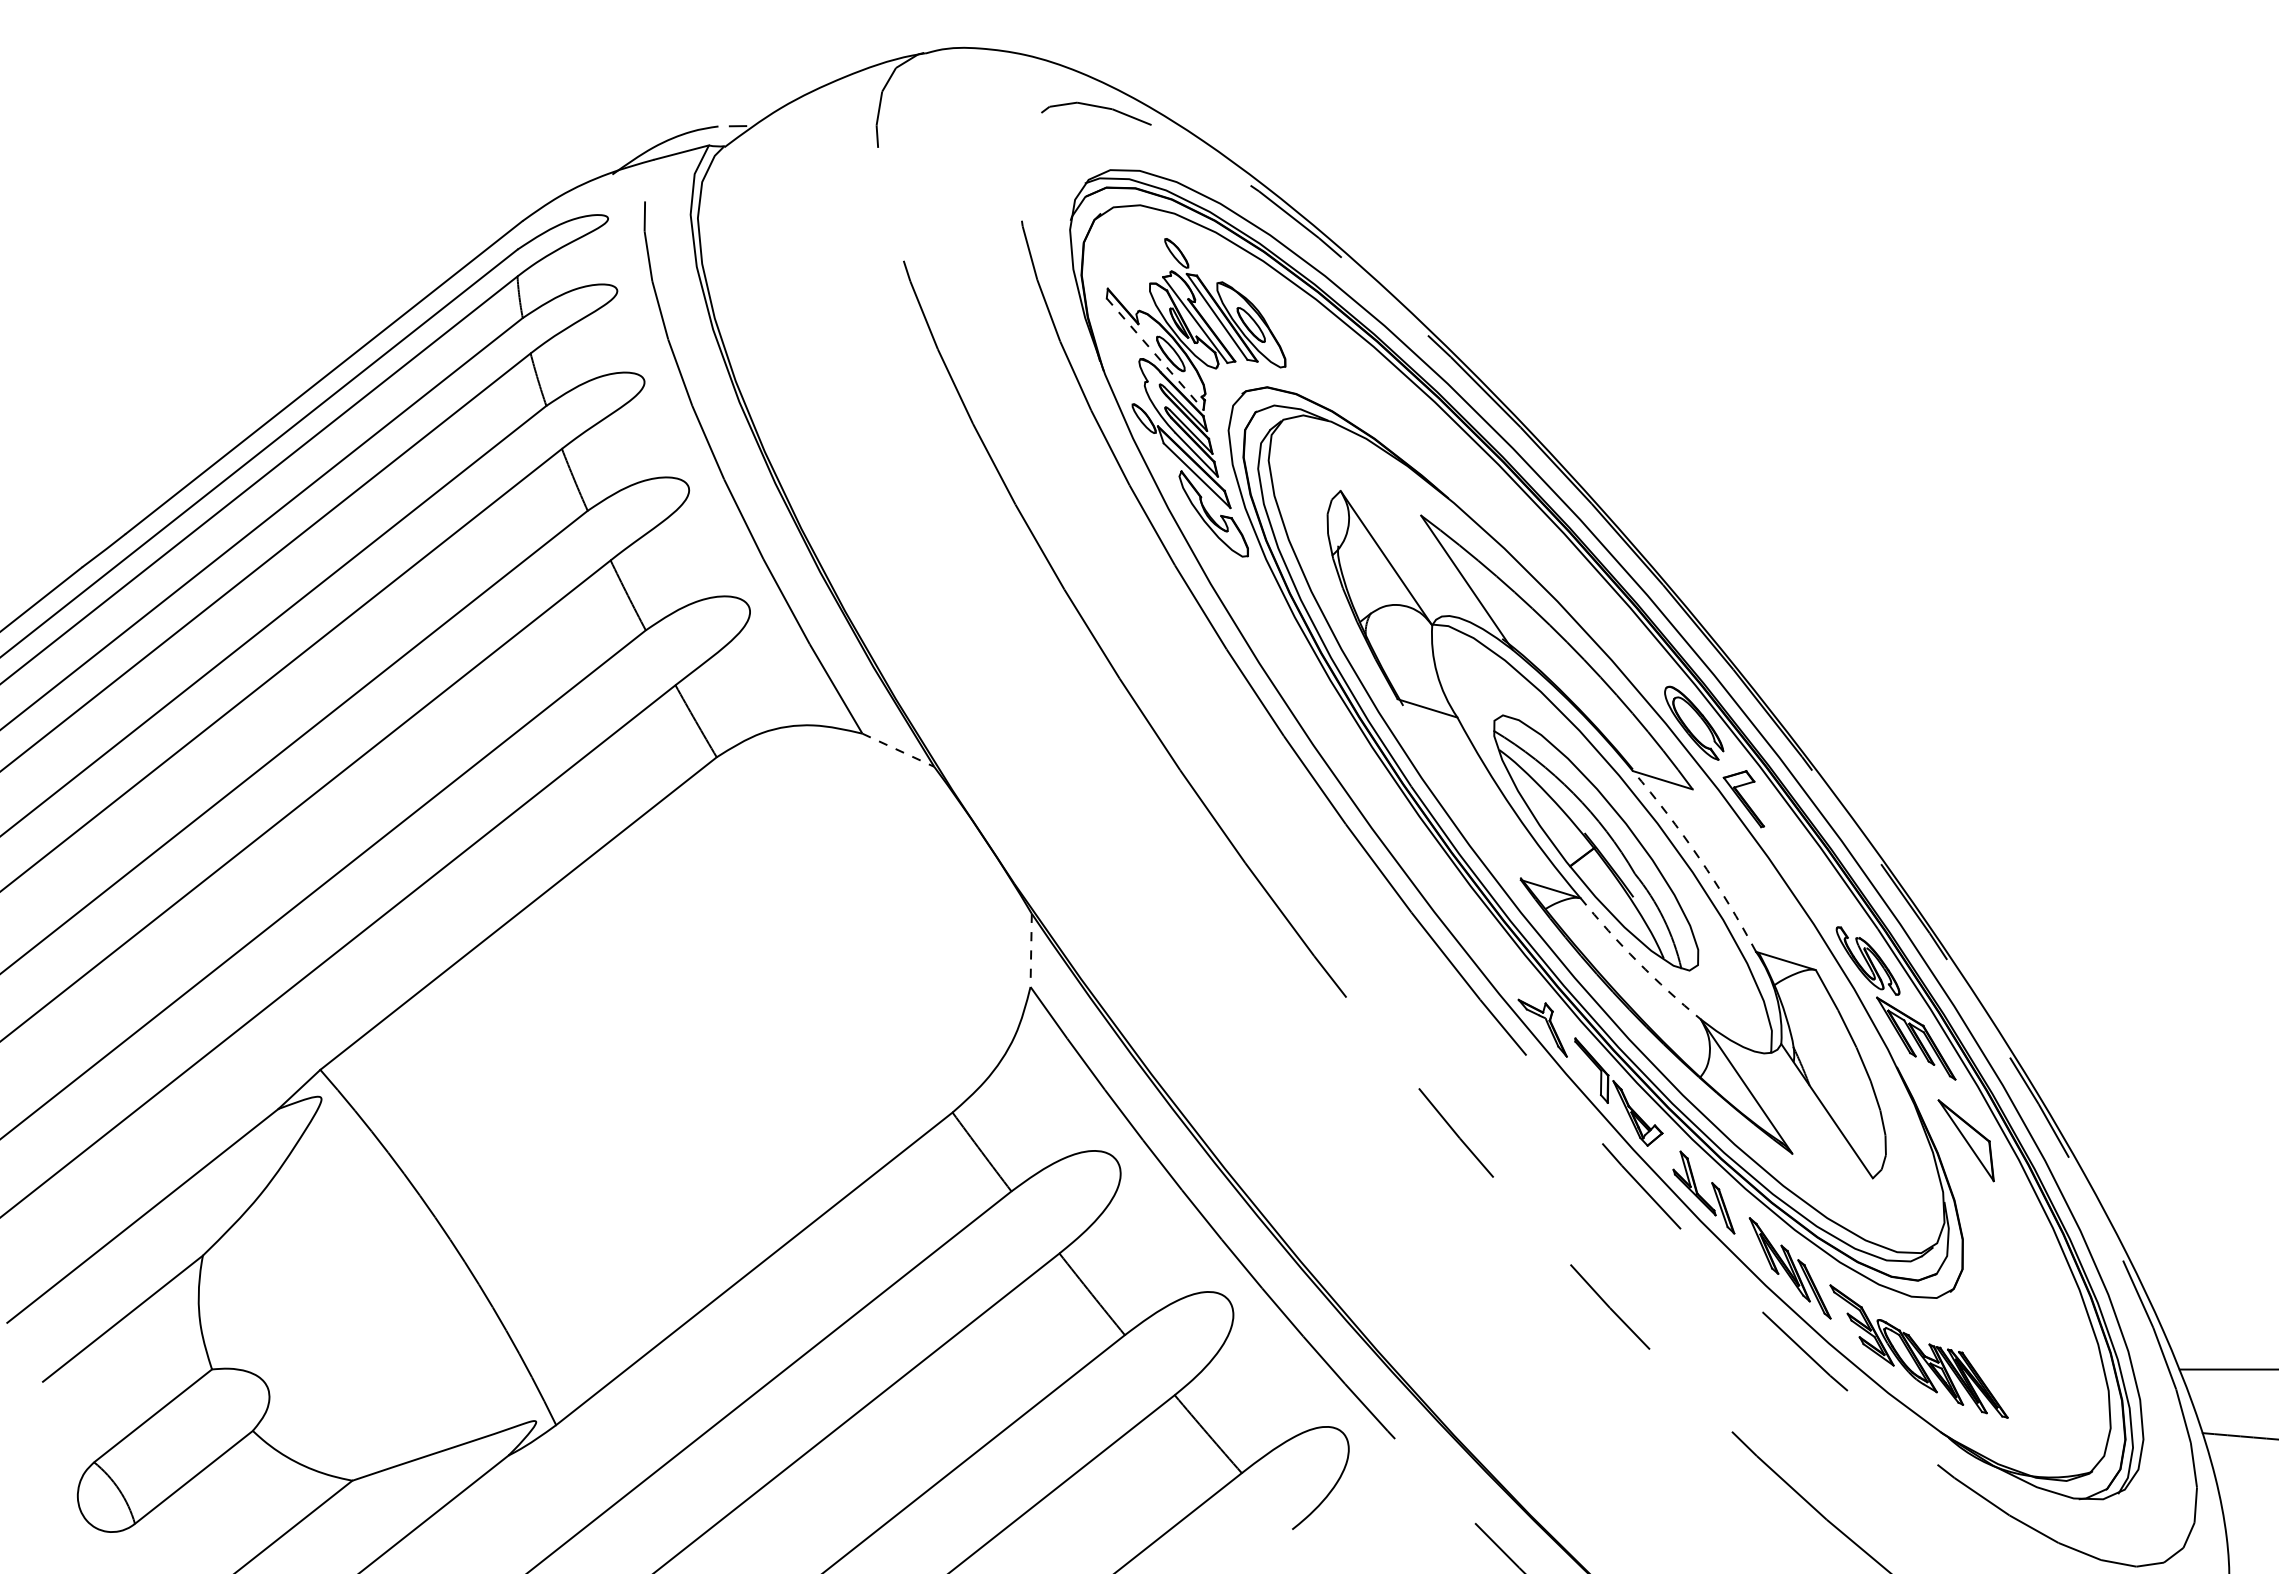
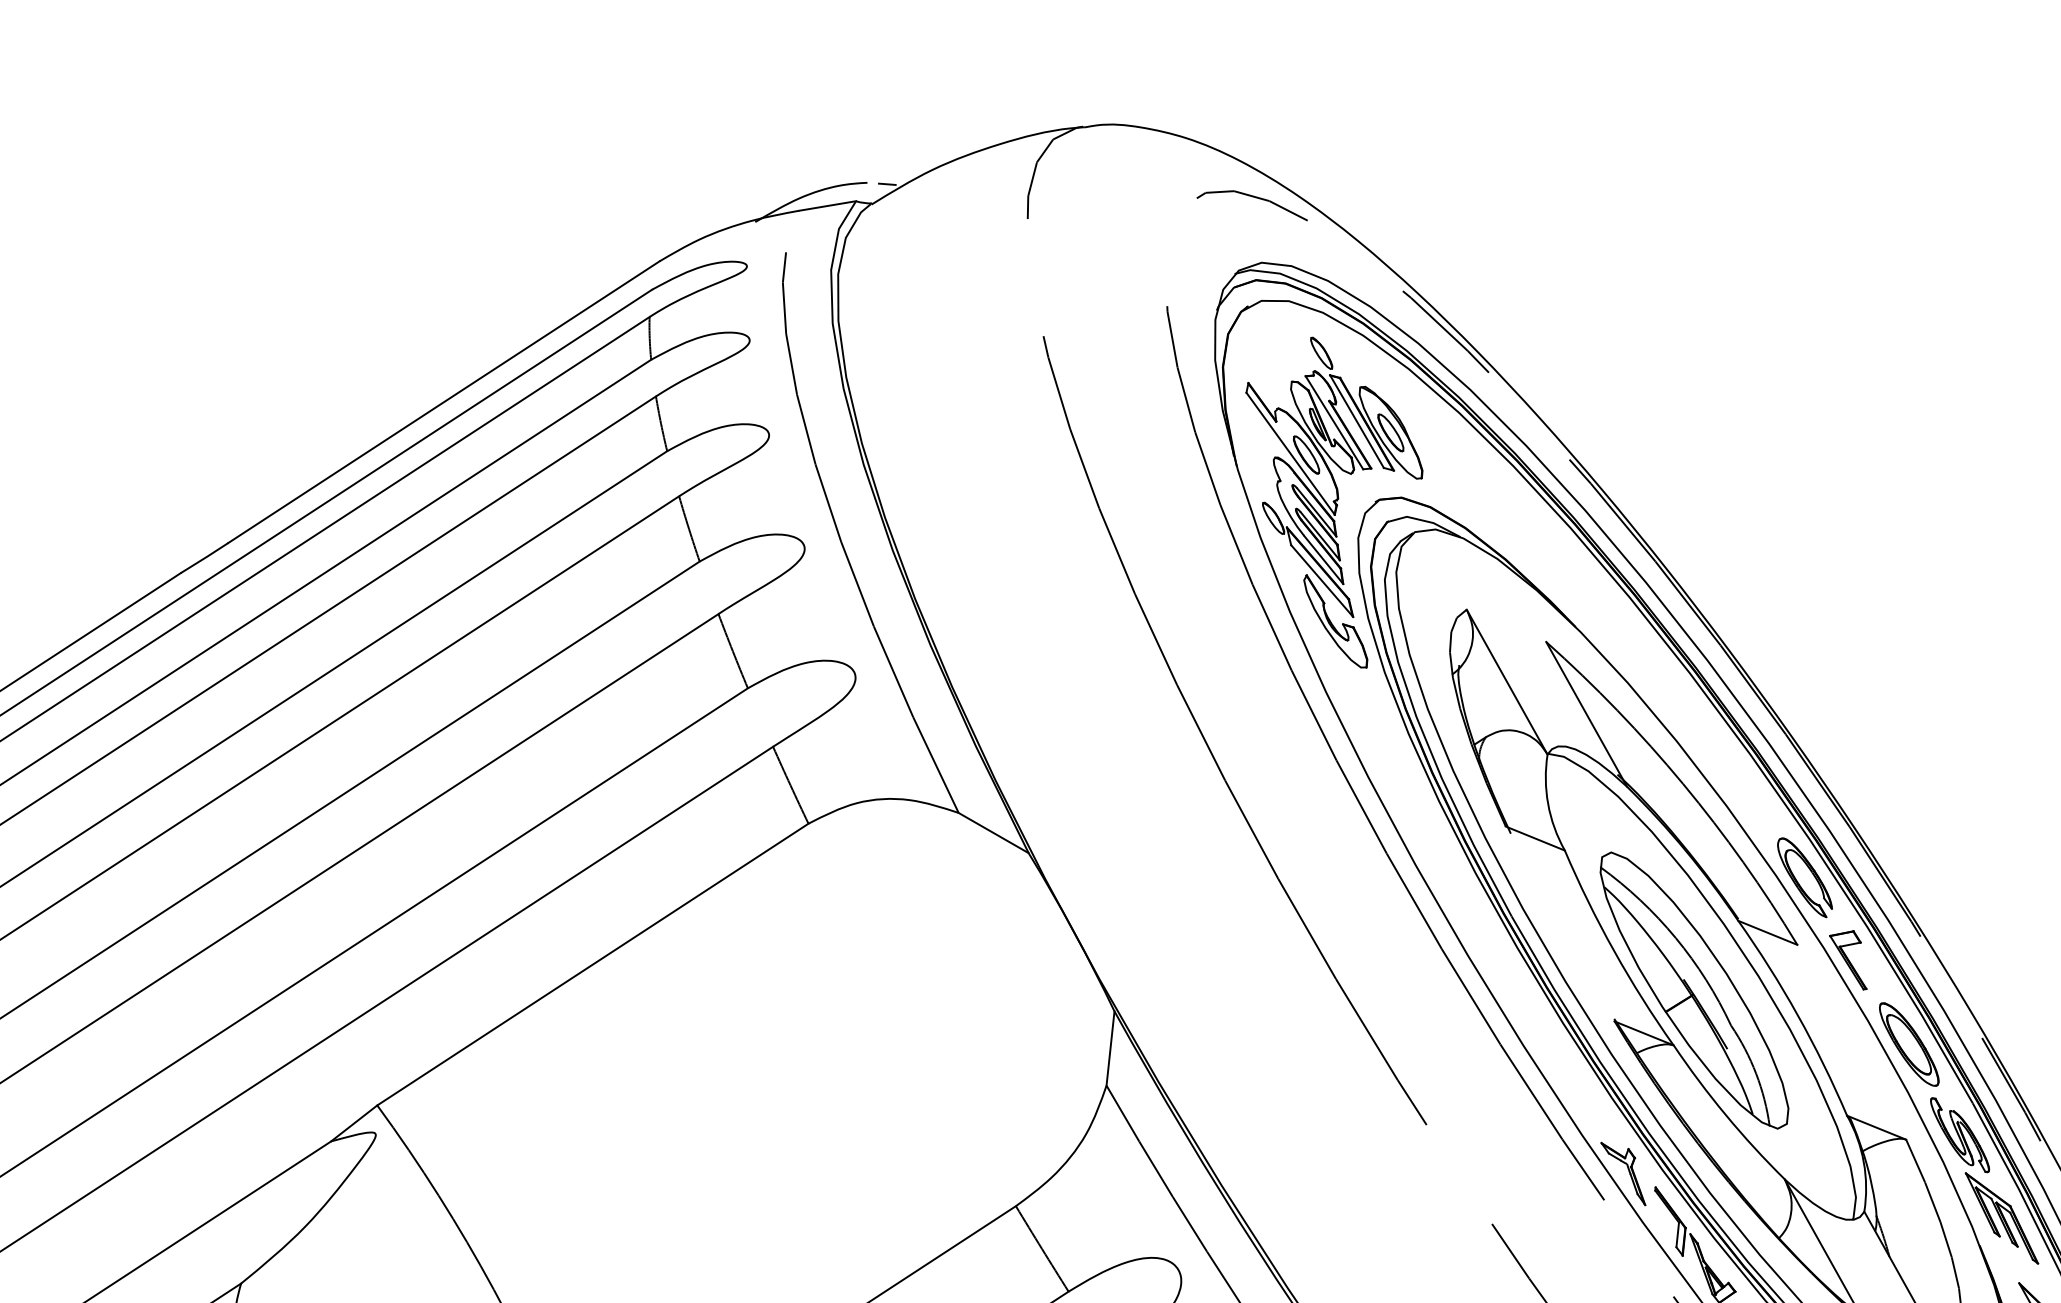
line: (1155, 354) -> (1290, 454), dashed -> solid
line: (898, 750) -> (993, 833), dashed -> solid
arc: (1699, 858) -> (1798, 1015), dashed -> solid
part: (1810, 876) -> (1909, 1044), added
line: (1031, 950) -> (1110, 1048), dashed -> solid
arc: (1637, 961) -> (1725, 1114), dashed -> solid

